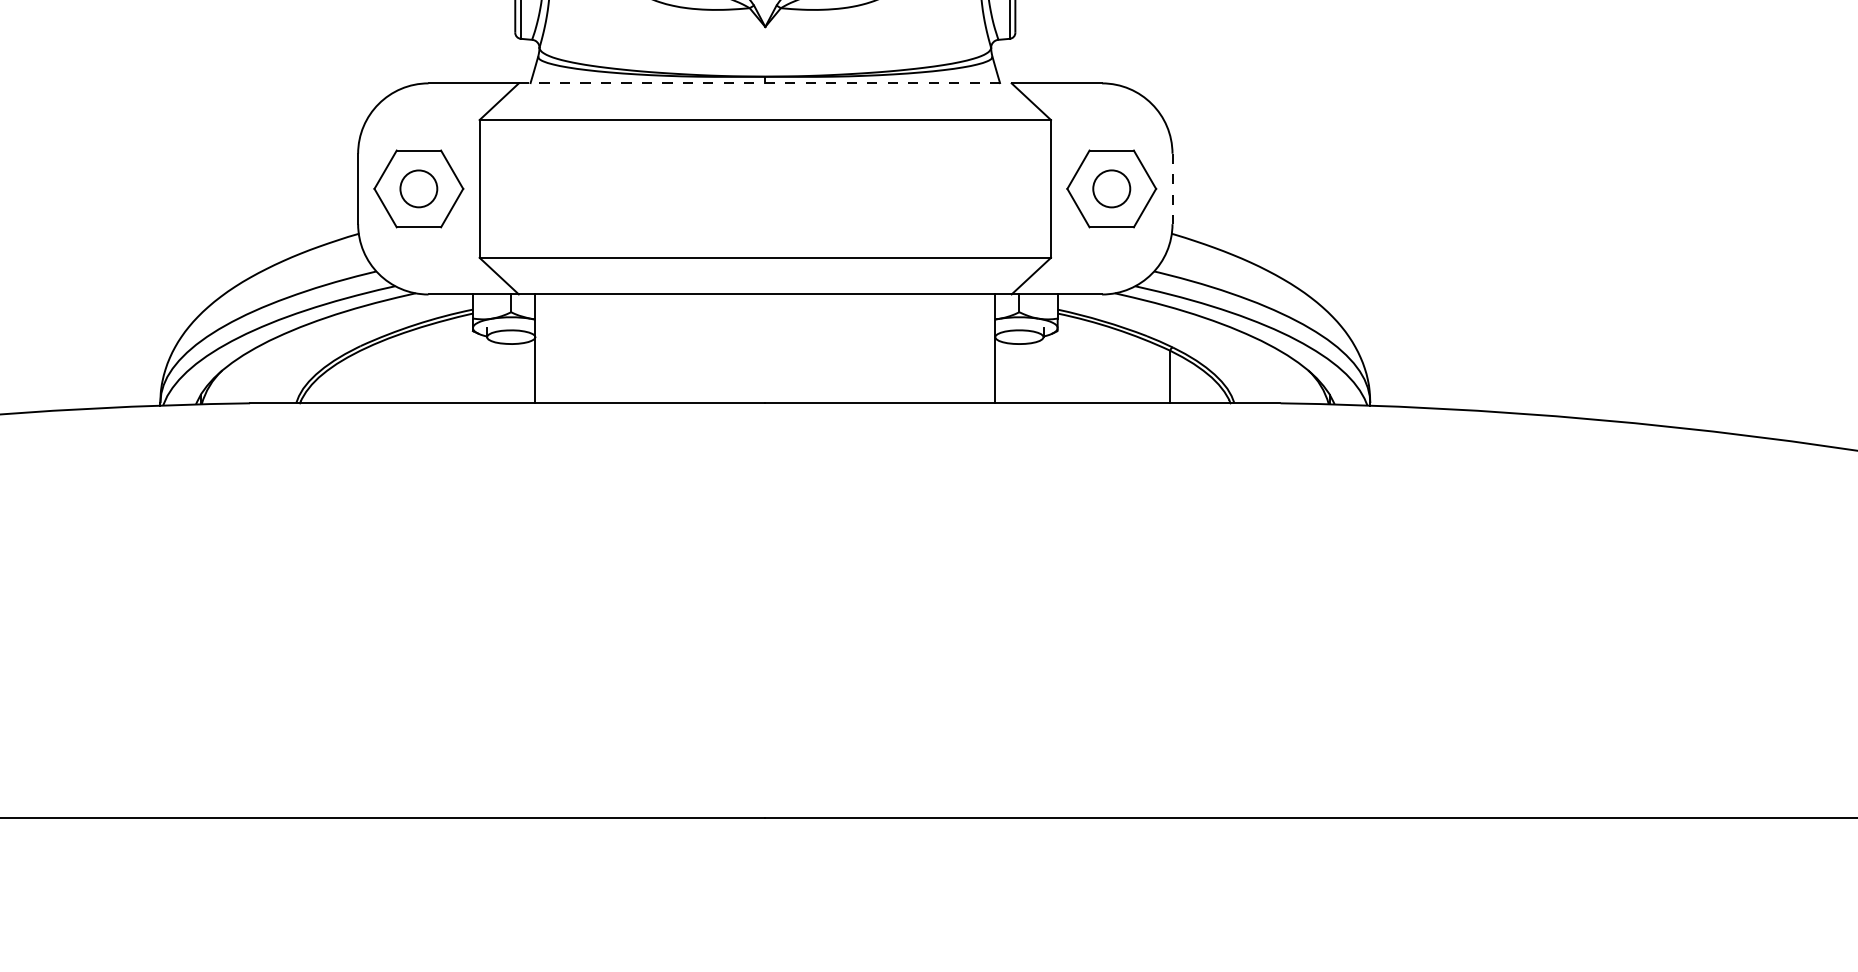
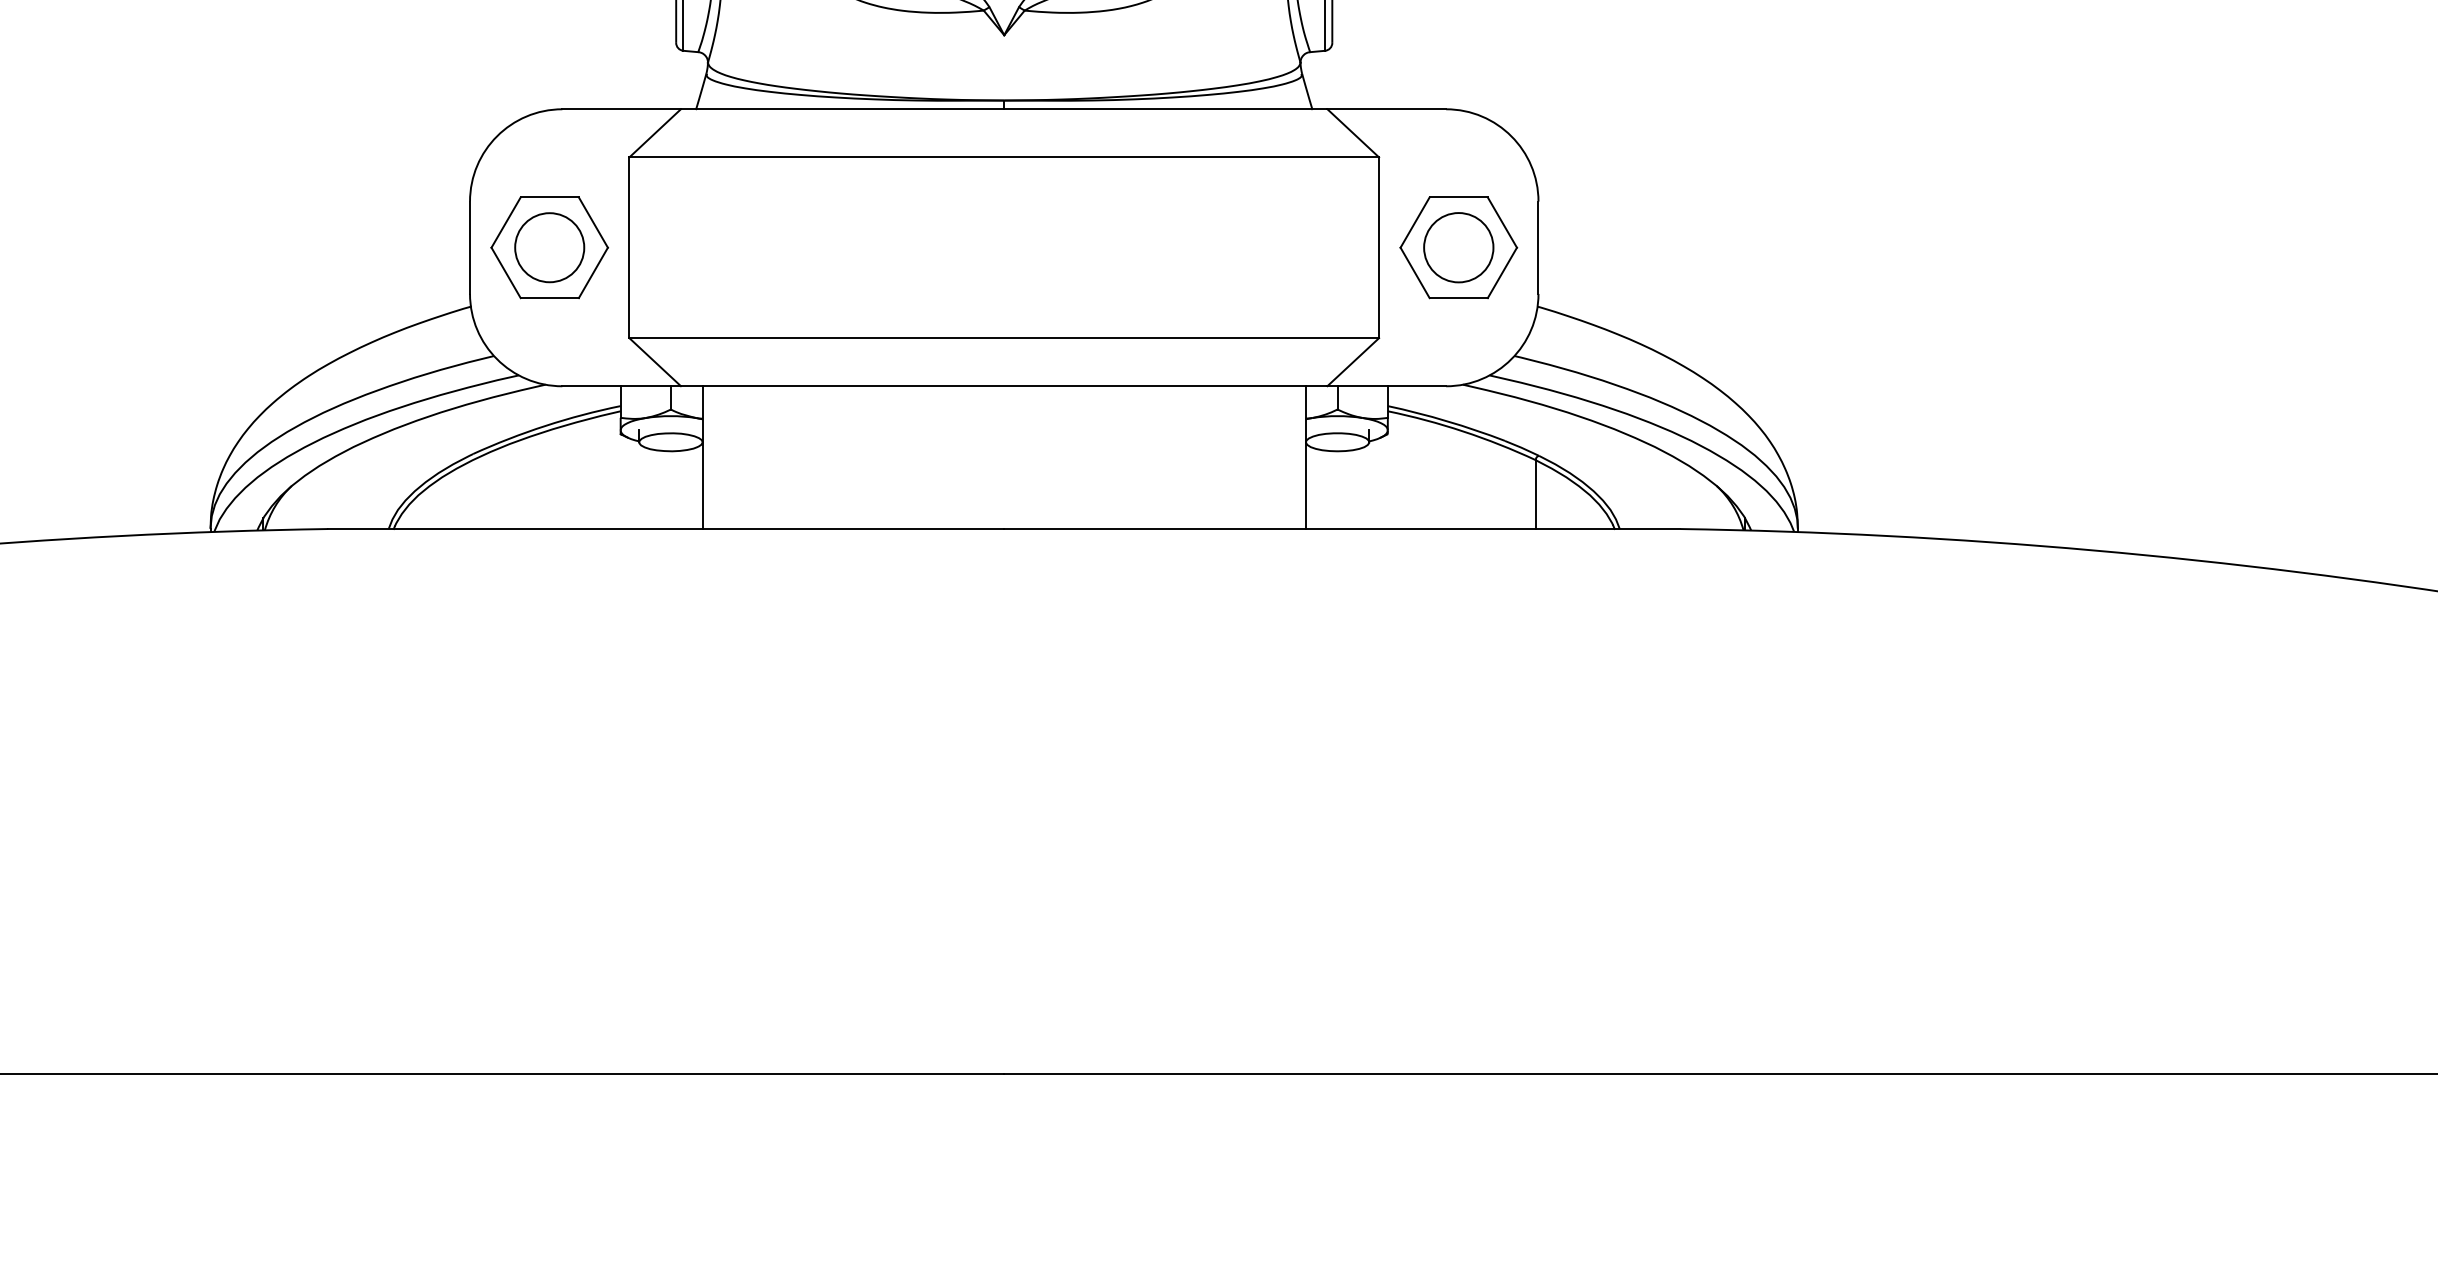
line: (765, 83) -> (1004, 109), dashed -> solid
circle: (418, 188) -> (549, 247), size x1.43
circle: (1111, 188) -> (1458, 247), size x1.43
line: (1172, 189) -> (1538, 248), dashed -> solid

